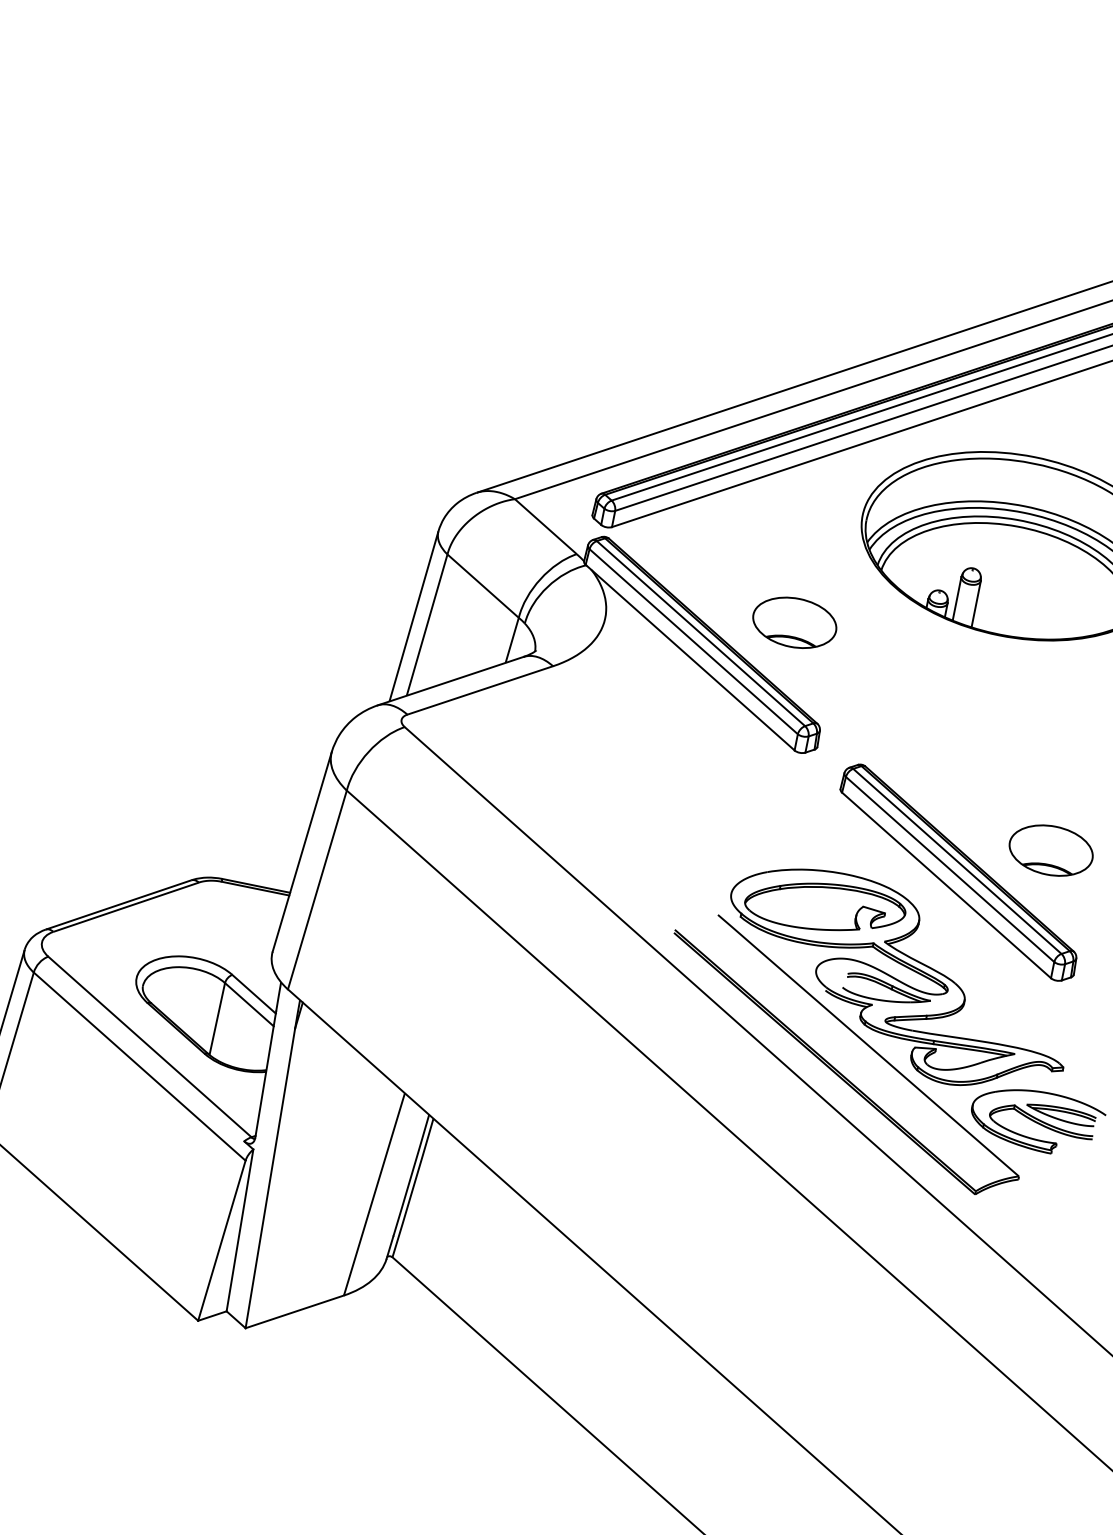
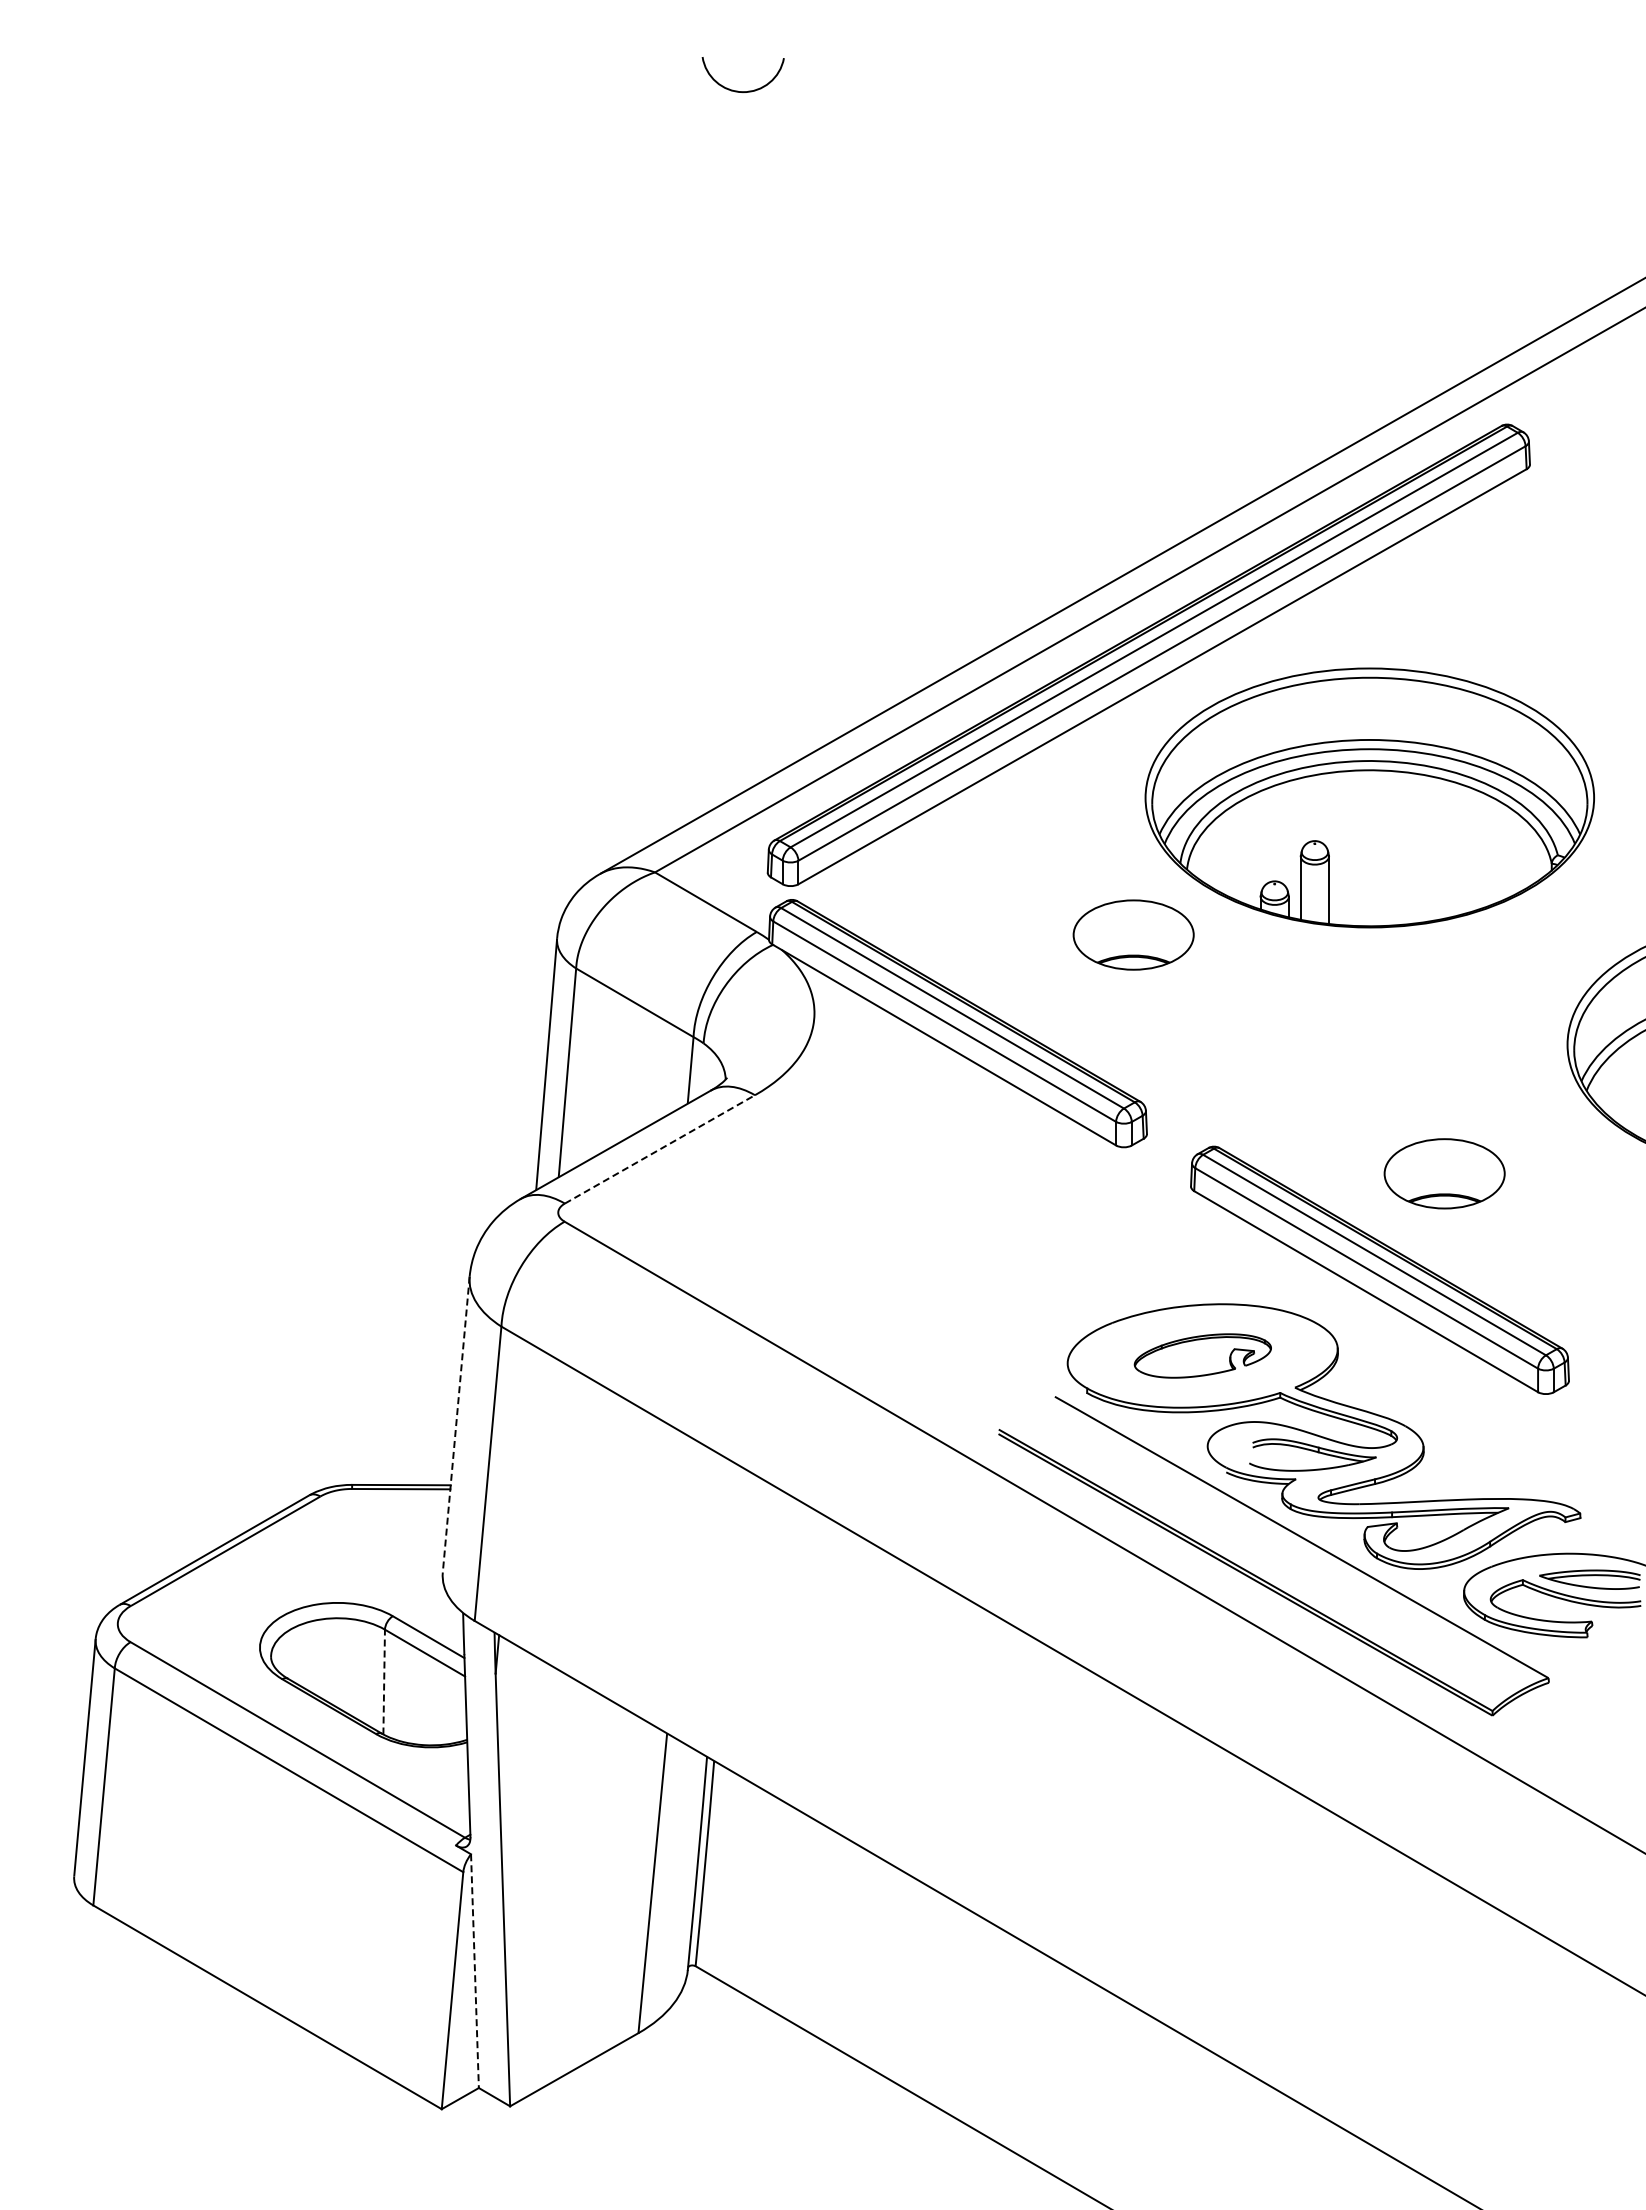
part: (794, 622) -> (1133, 934), moved
line: (480, 690) -> (660, 1149), solid -> dashed
part: (1051, 850) -> (1444, 1173), moved
line: (302, 851) -> (456, 1424), solid -> dashed
part: (825, 906) -> (1202, 1355), size x0.6
line: (217, 1018) -> (384, 1681), solid -> dashed
line: (239, 1230) -> (474, 1971), solid -> dashed

